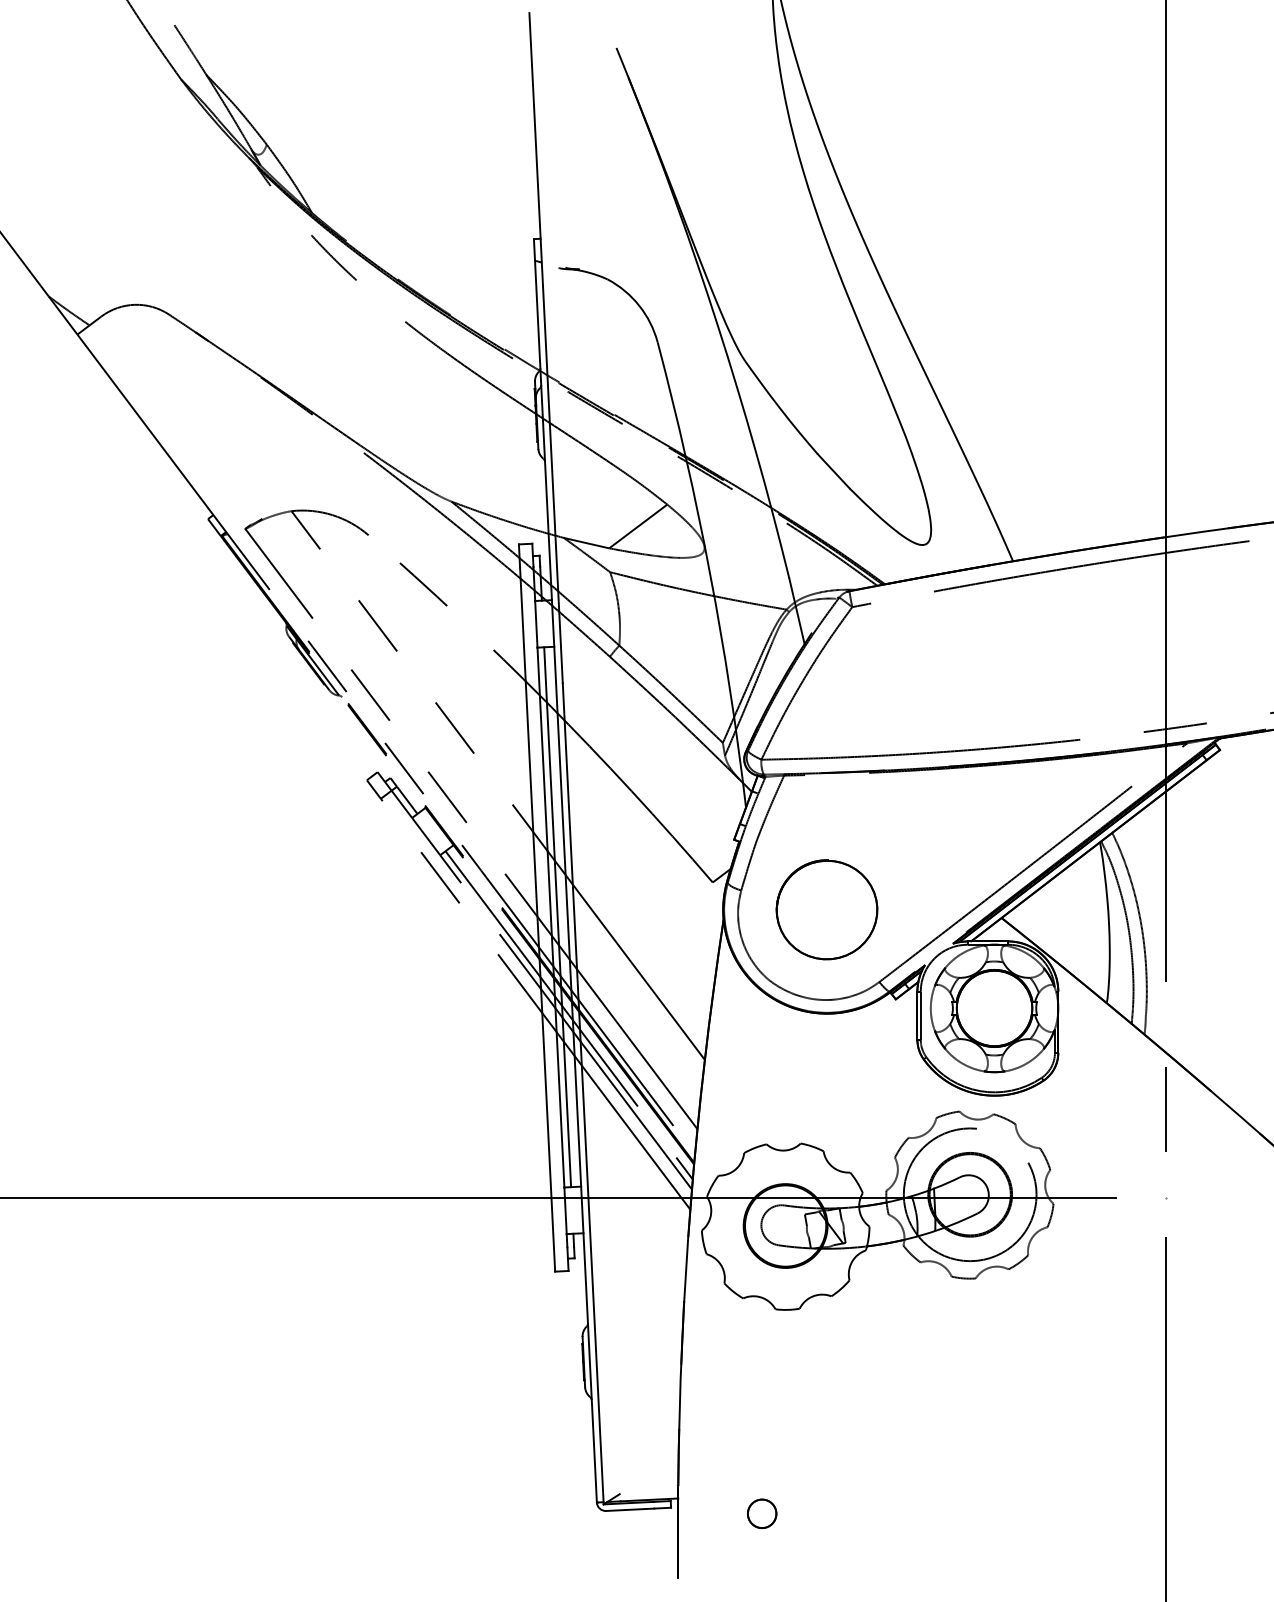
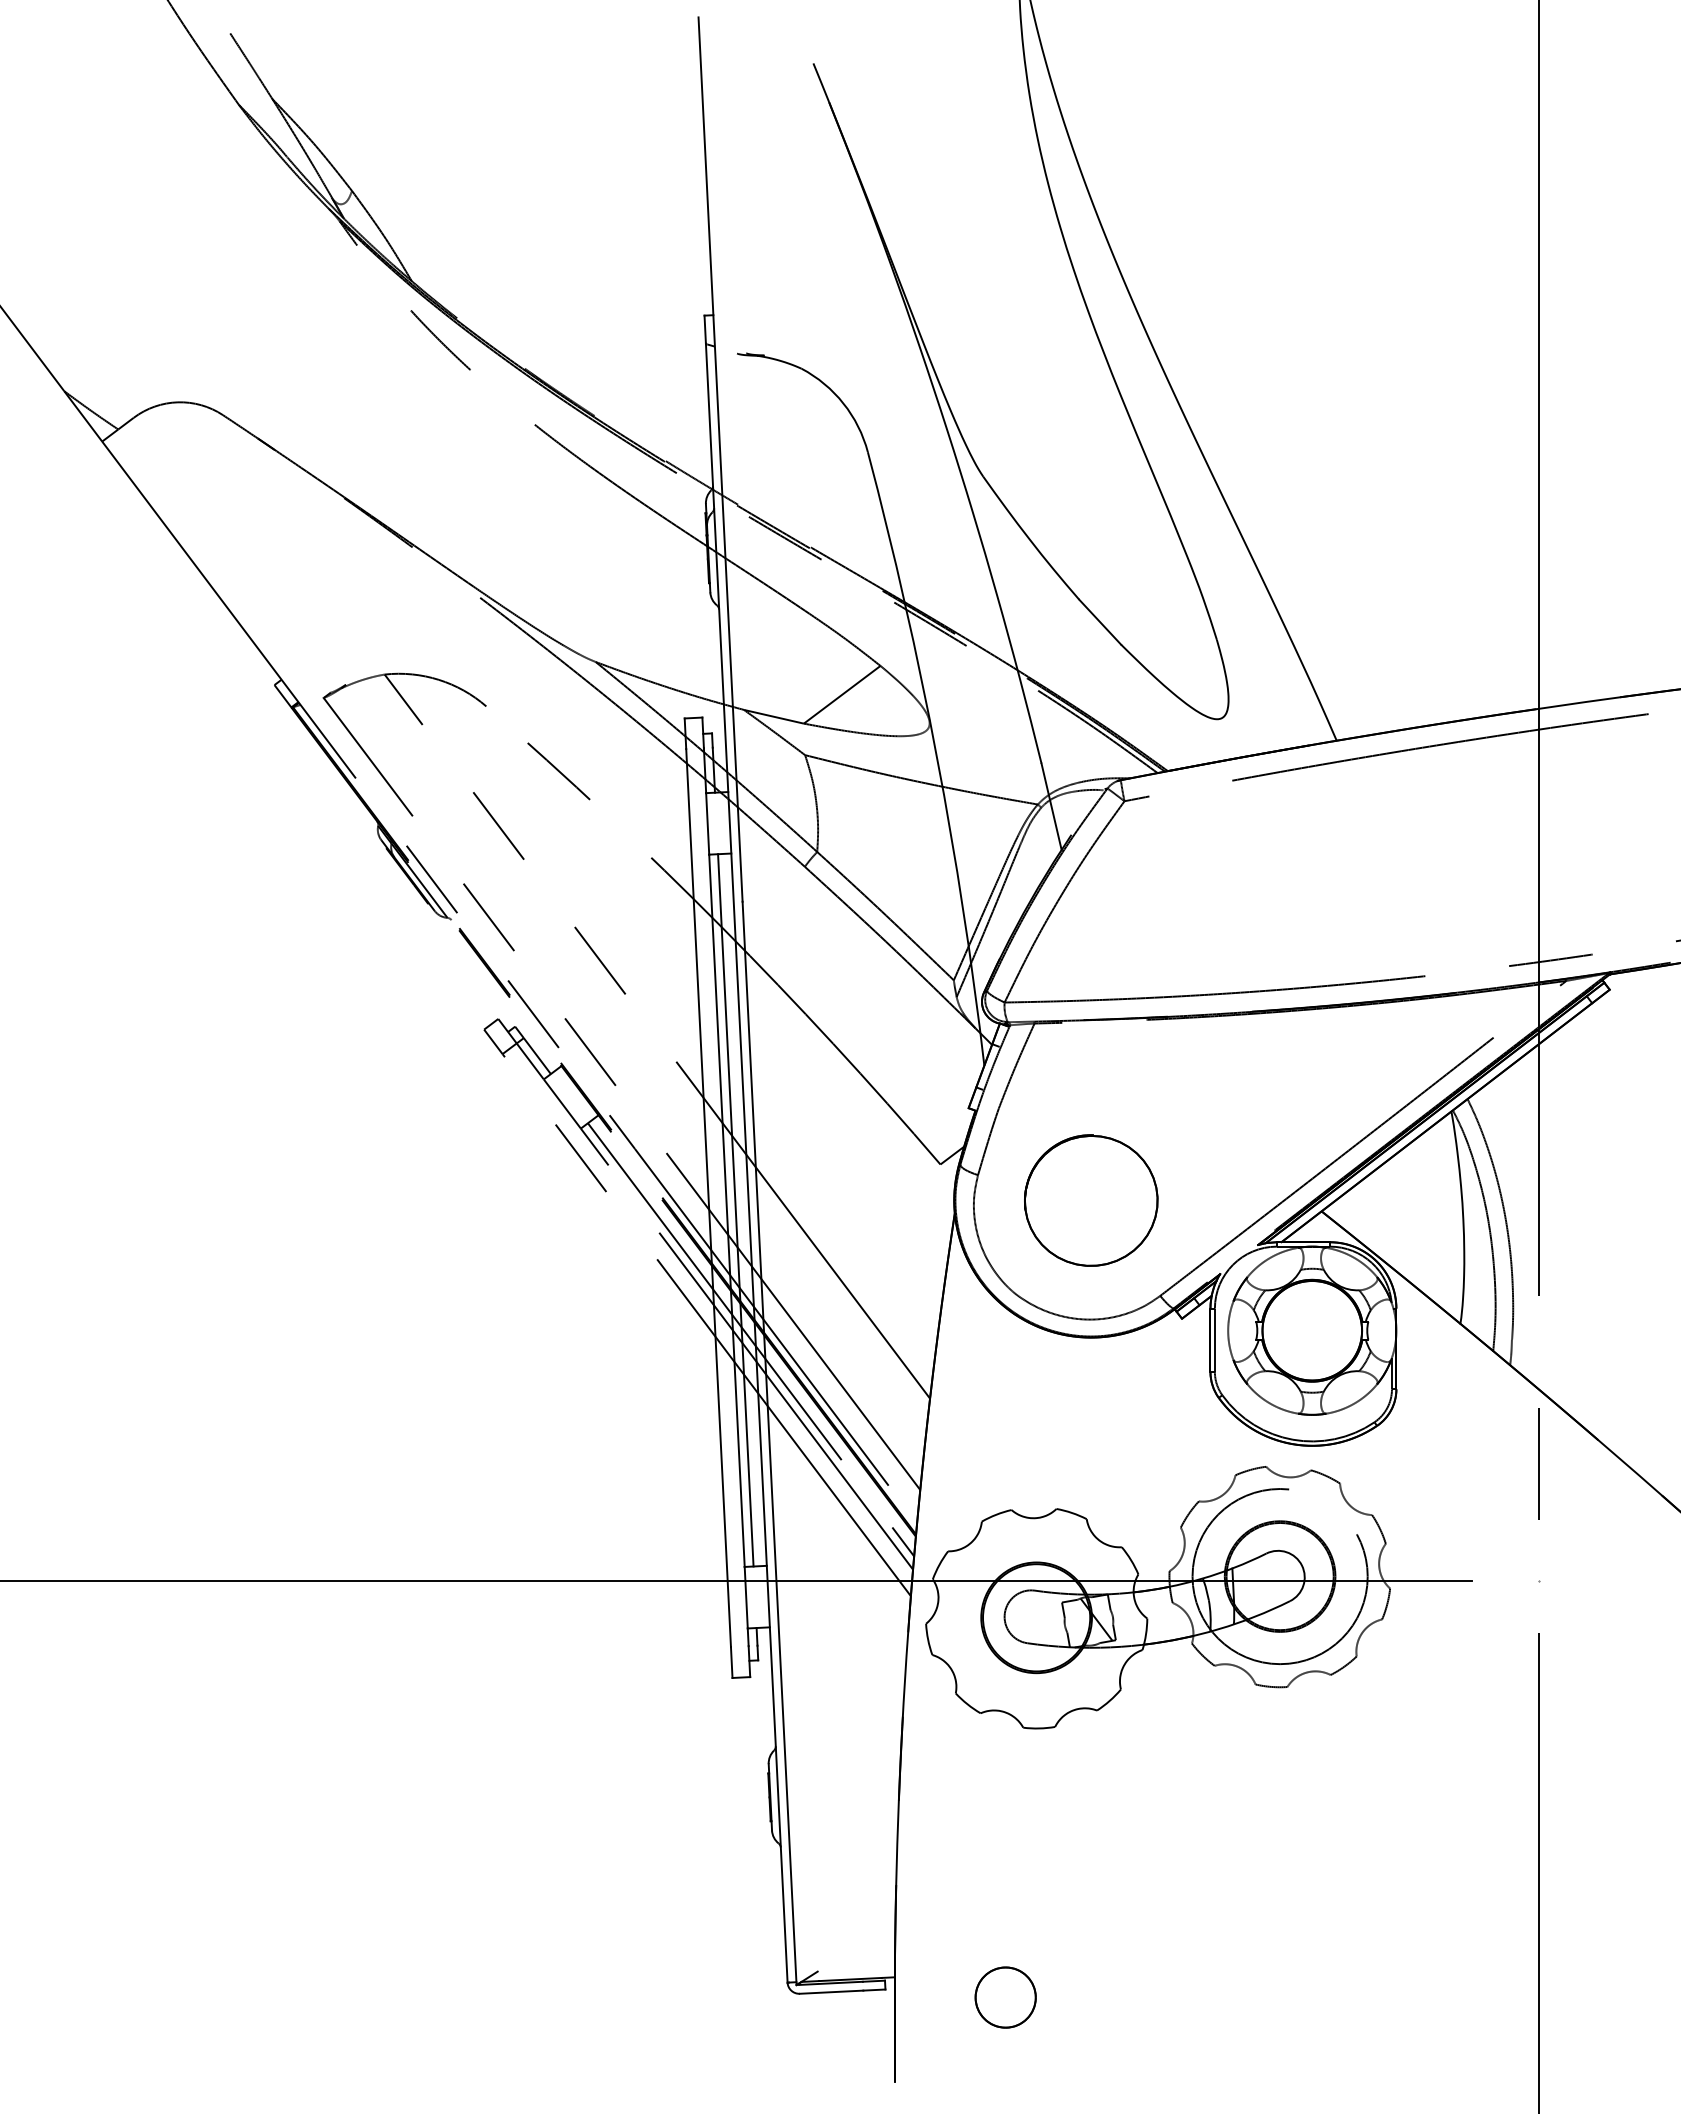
part: (762, 1513) -> (1005, 1997), size x1.6

